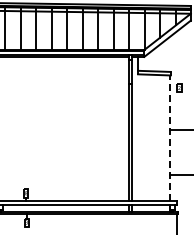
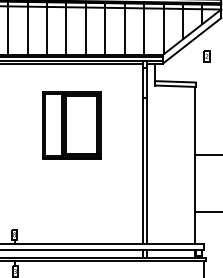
part: (179, 87) -> (207, 55), moved
part: (71, 106) -> (71, 125), added
line: (170, 138) -> (195, 166), dashed -> solid

